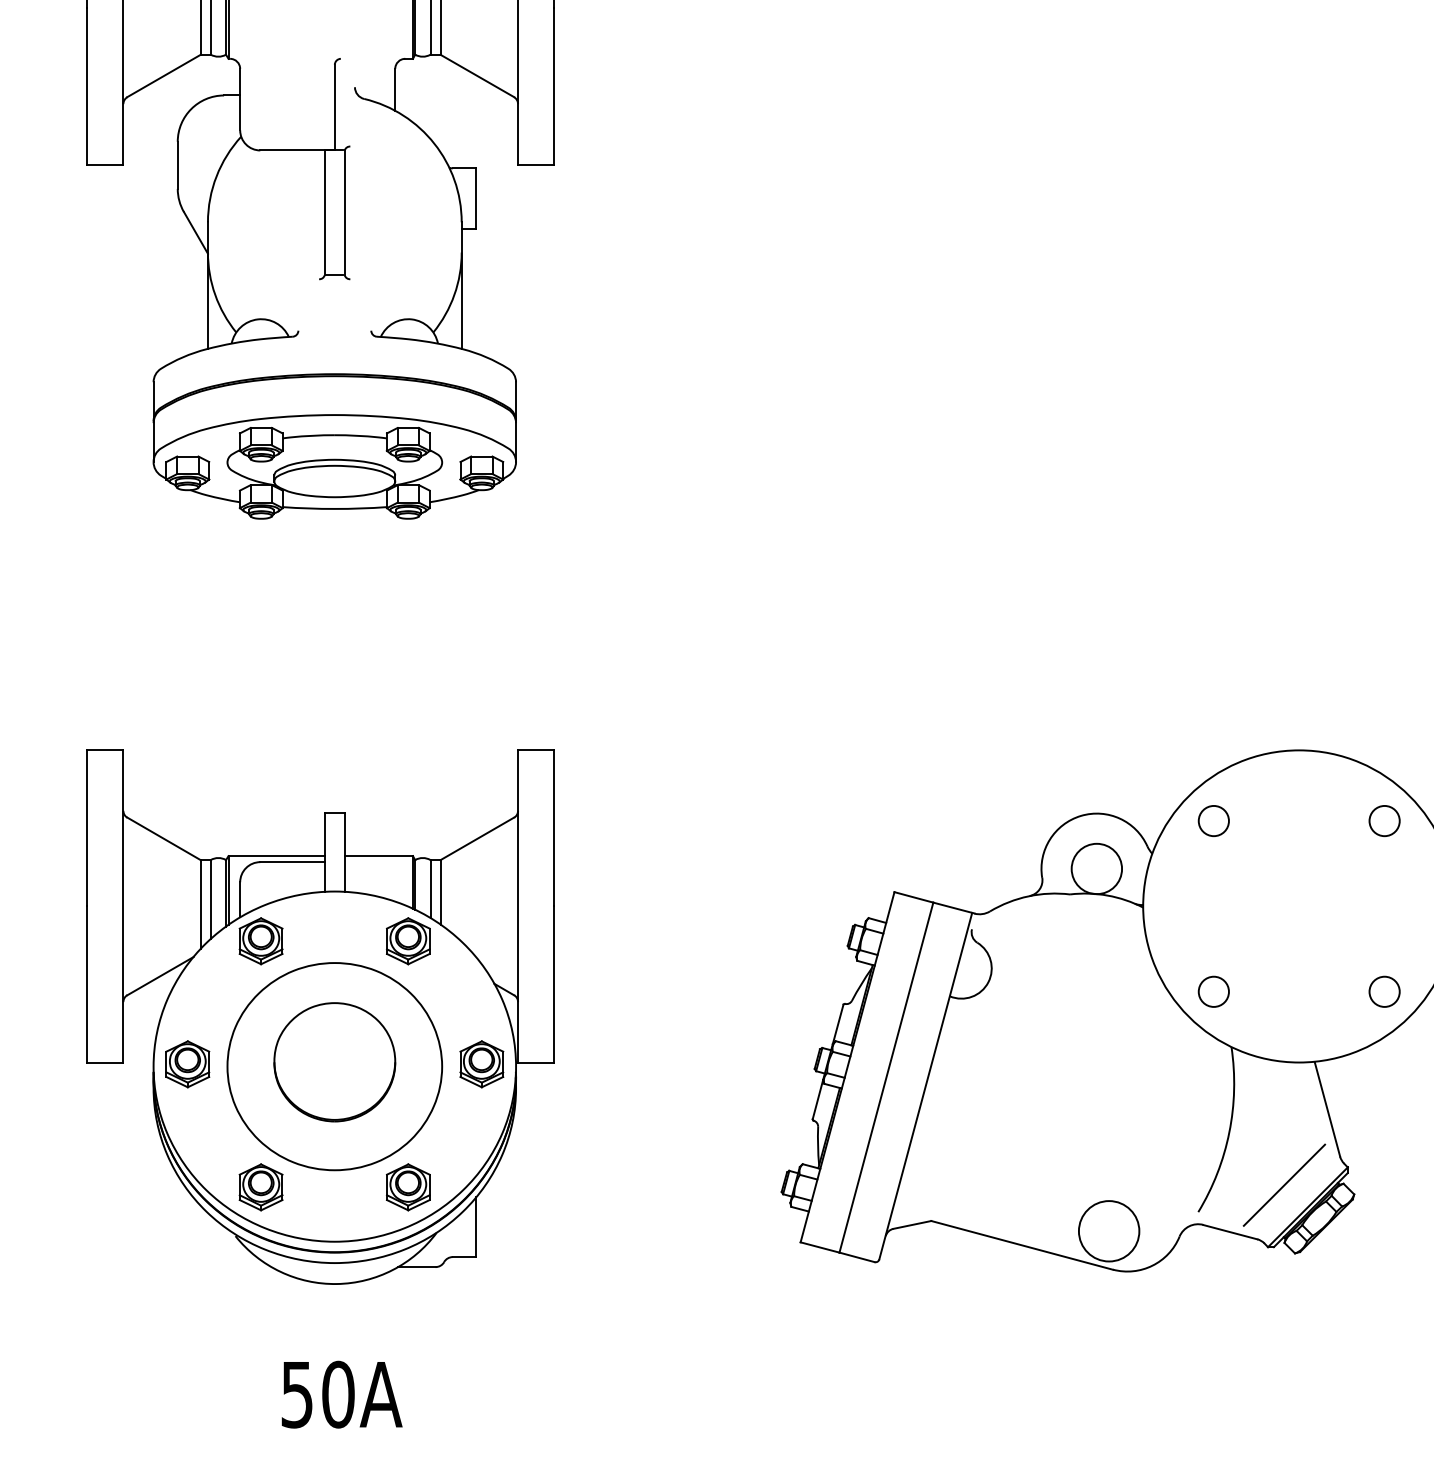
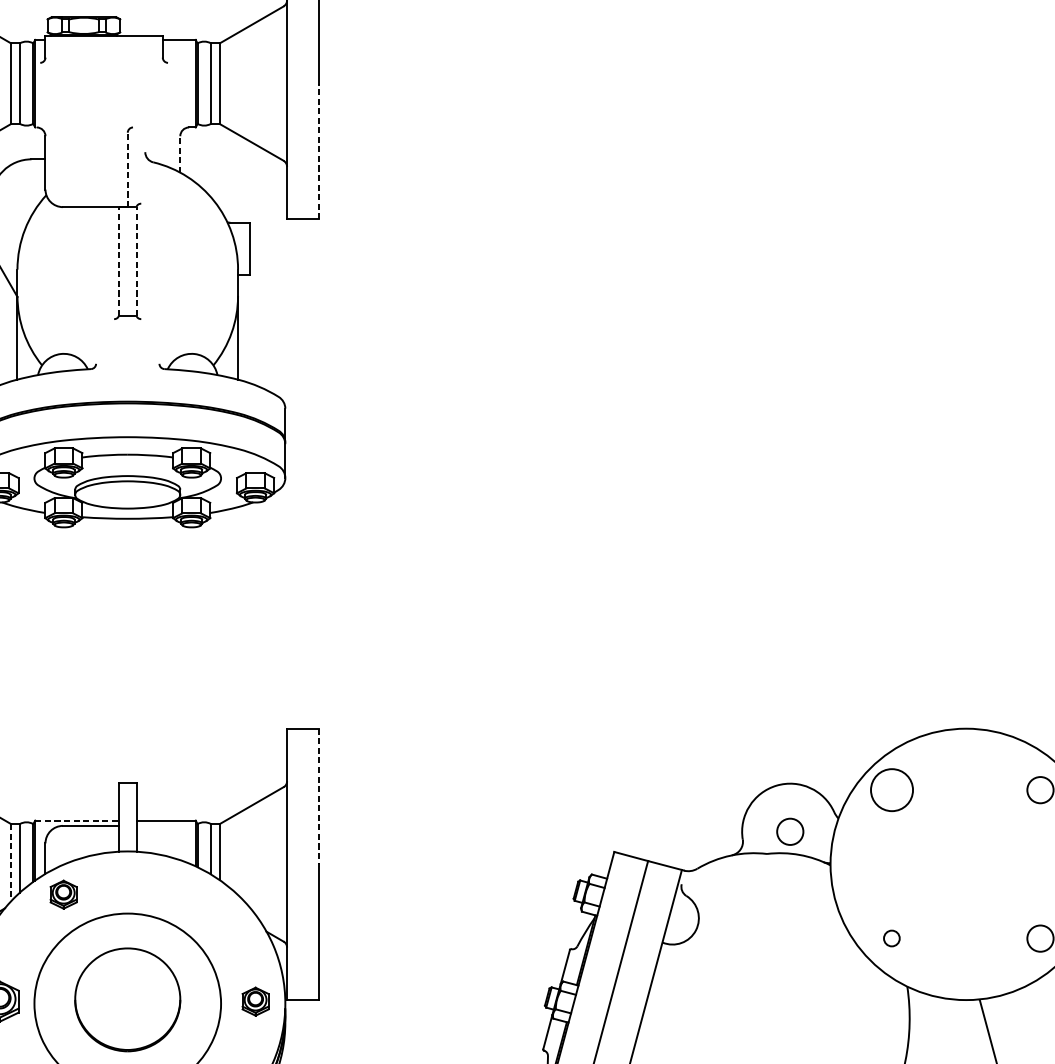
line: (554, 86) -> (318, 151), solid -> dashed
line: (395, 89) -> (180, 154), solid -> dashed
line: (334, 107) -> (127, 169), solid -> dashed
line: (324, 212) -> (118, 261), solid -> dashed
line: (344, 212) -> (136, 261), solid -> dashed
circle: (1213, 820) -> (891, 789), size x1.6
line: (554, 828) -> (318, 796), solid -> dashed
line: (277, 856) -> (77, 820), solid -> dashed
circle: (1096, 868) -> (789, 831), size x0.6
line: (200, 904) -> (10, 862), solid -> dashed
part: (260, 941) -> (63, 894), size x0.7
part: (408, 941) -> (191, 894), removed
circle: (1213, 991) -> (891, 938), size x0.6
part: (481, 1064) -> (255, 1001), size x0.7

